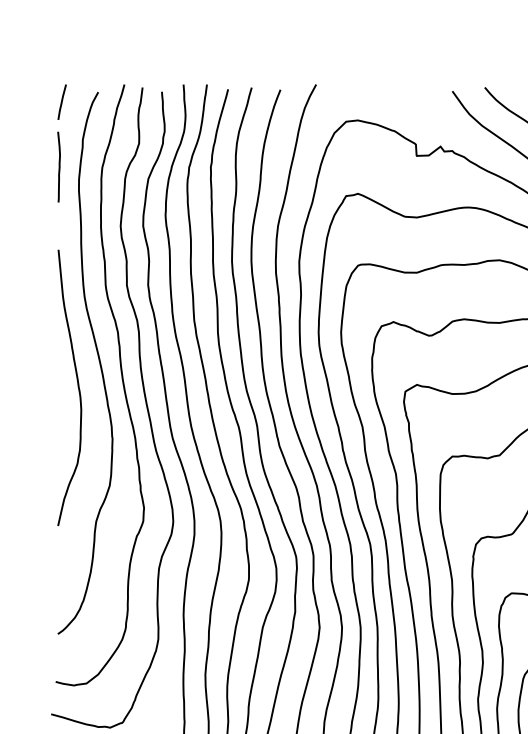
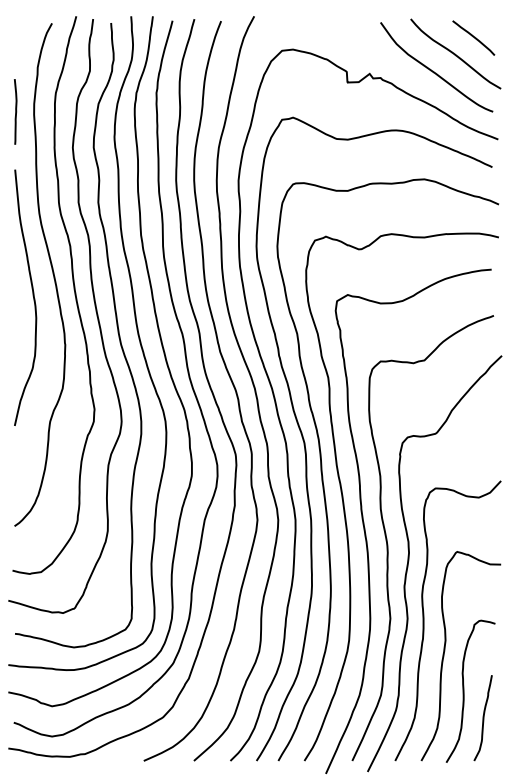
line: (62, 102) -> (18, 32), removed
line: (58, 166) -> (15, 111), moved

